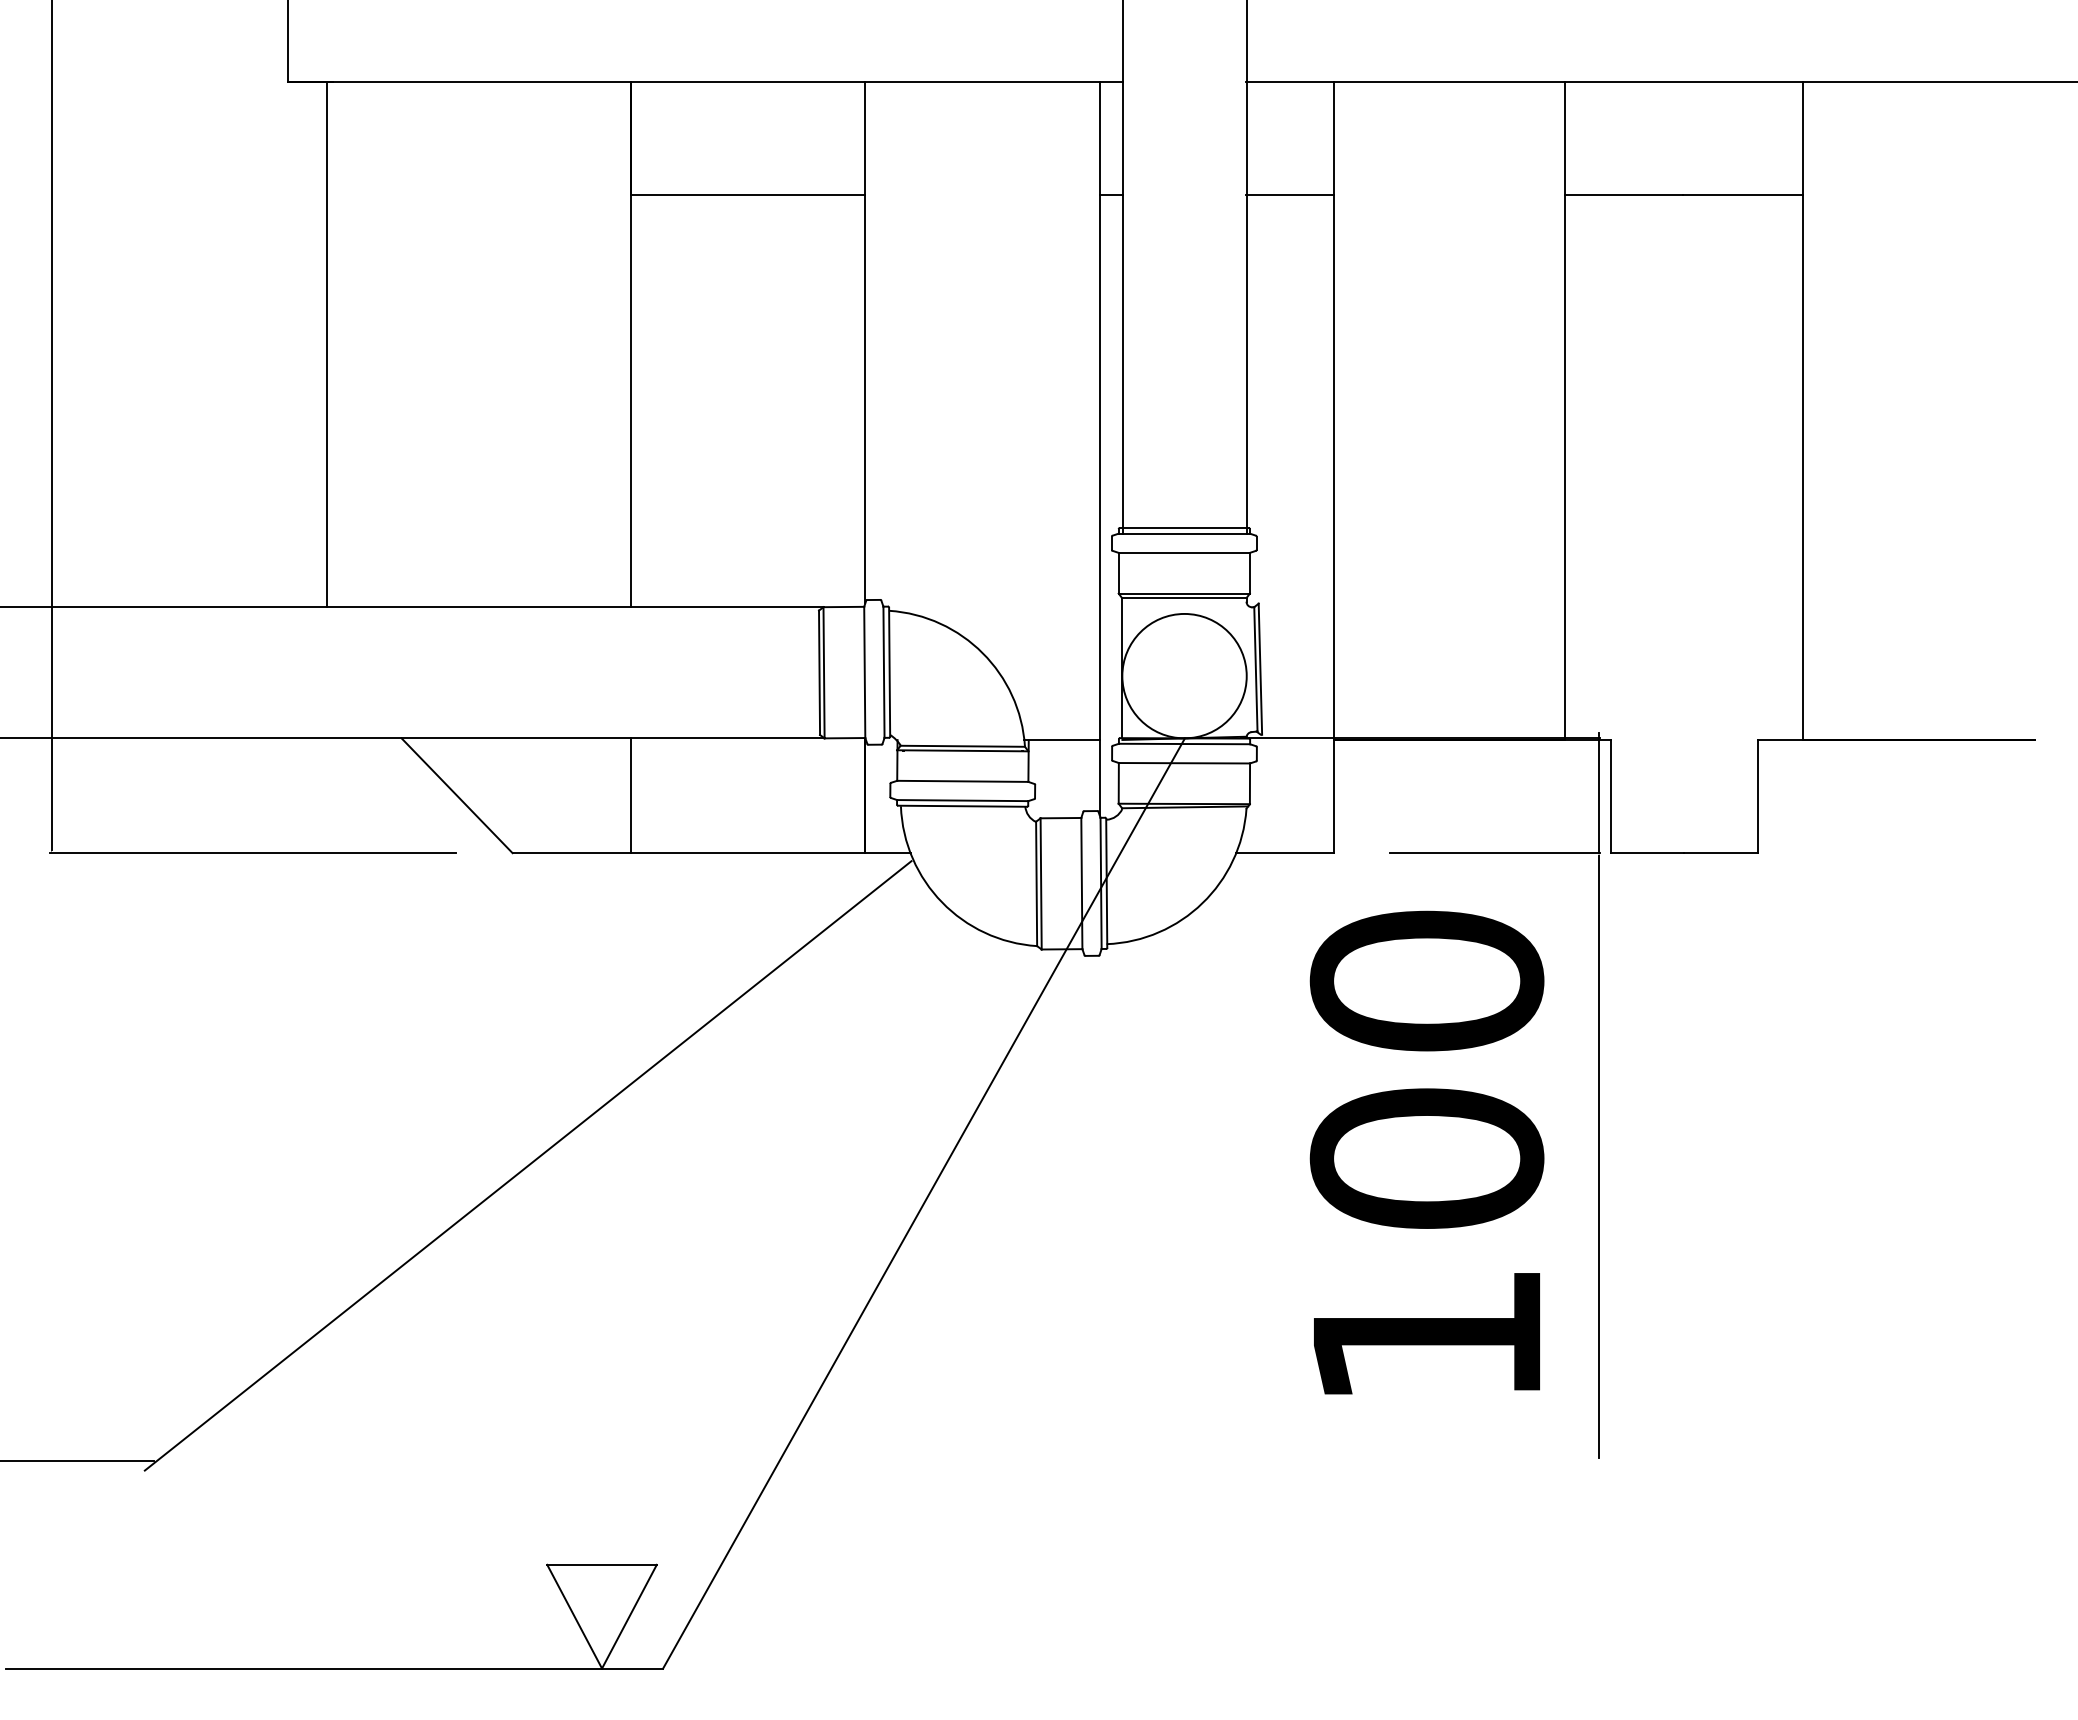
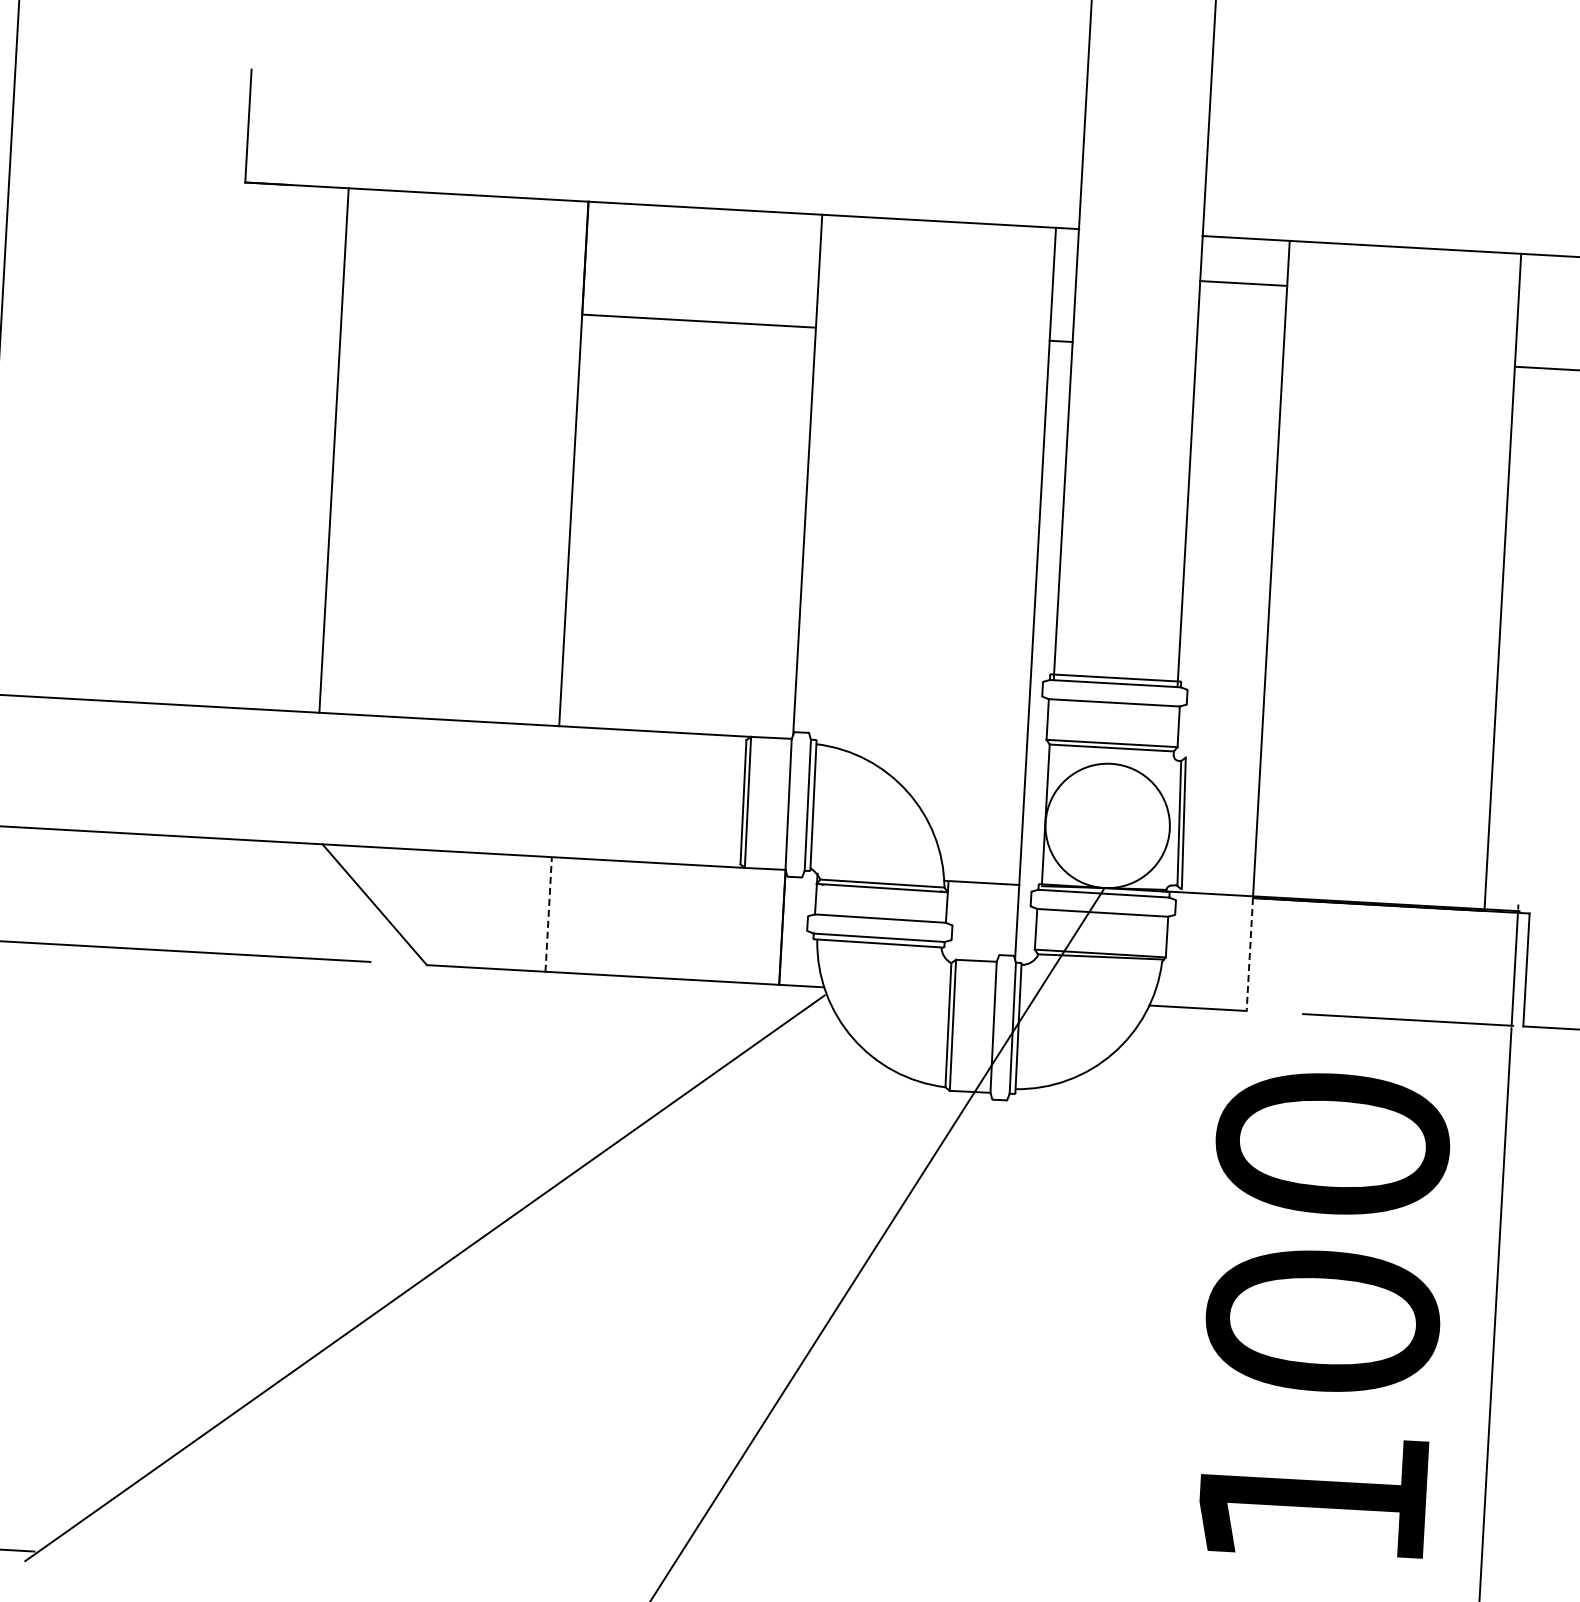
line: (1289, 194) -> (1243, 282), moved
line: (327, 344) -> (334, 450), moved
line: (631, 795) -> (548, 914), solid -> dashed
line: (1333, 796) -> (1249, 954), solid -> dashed

